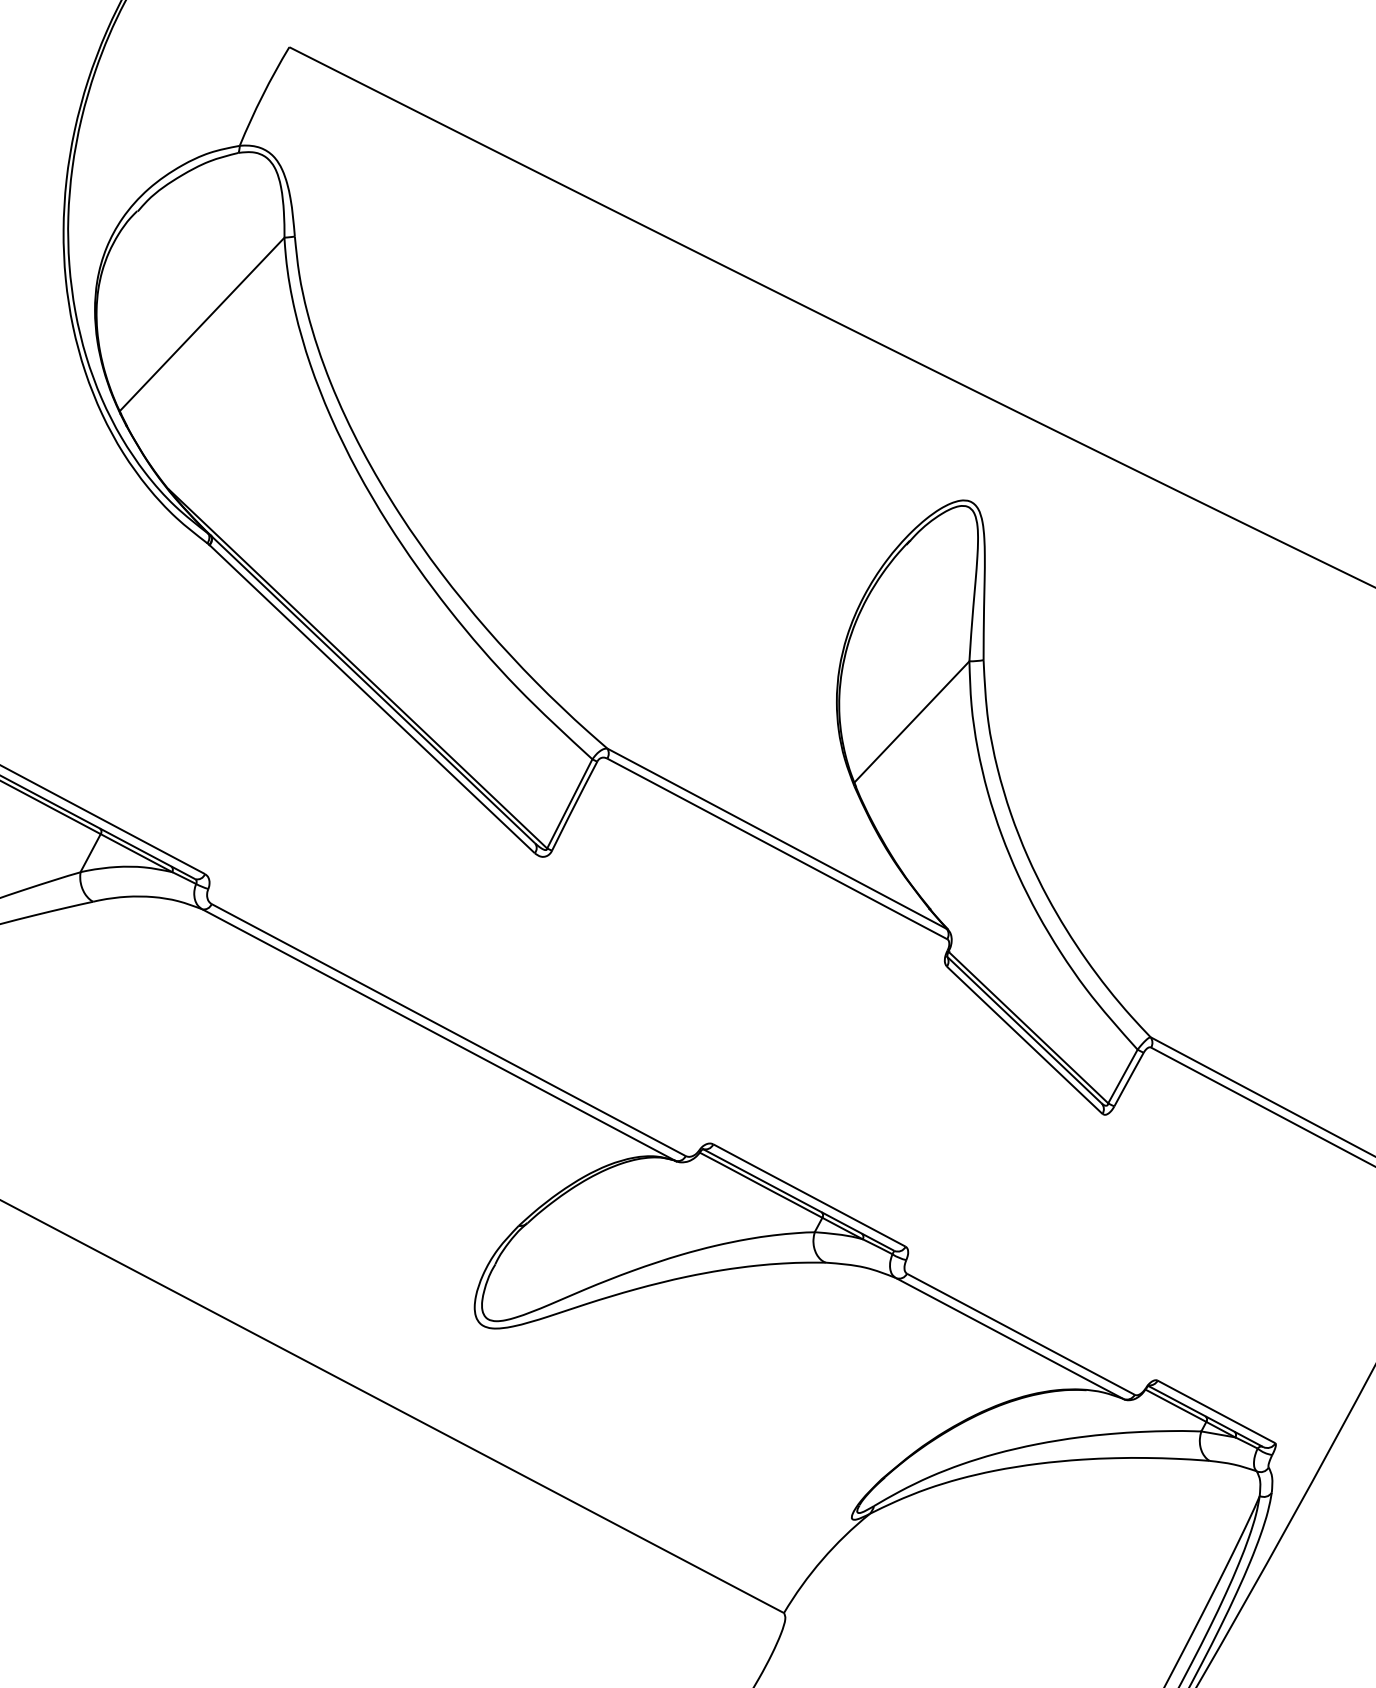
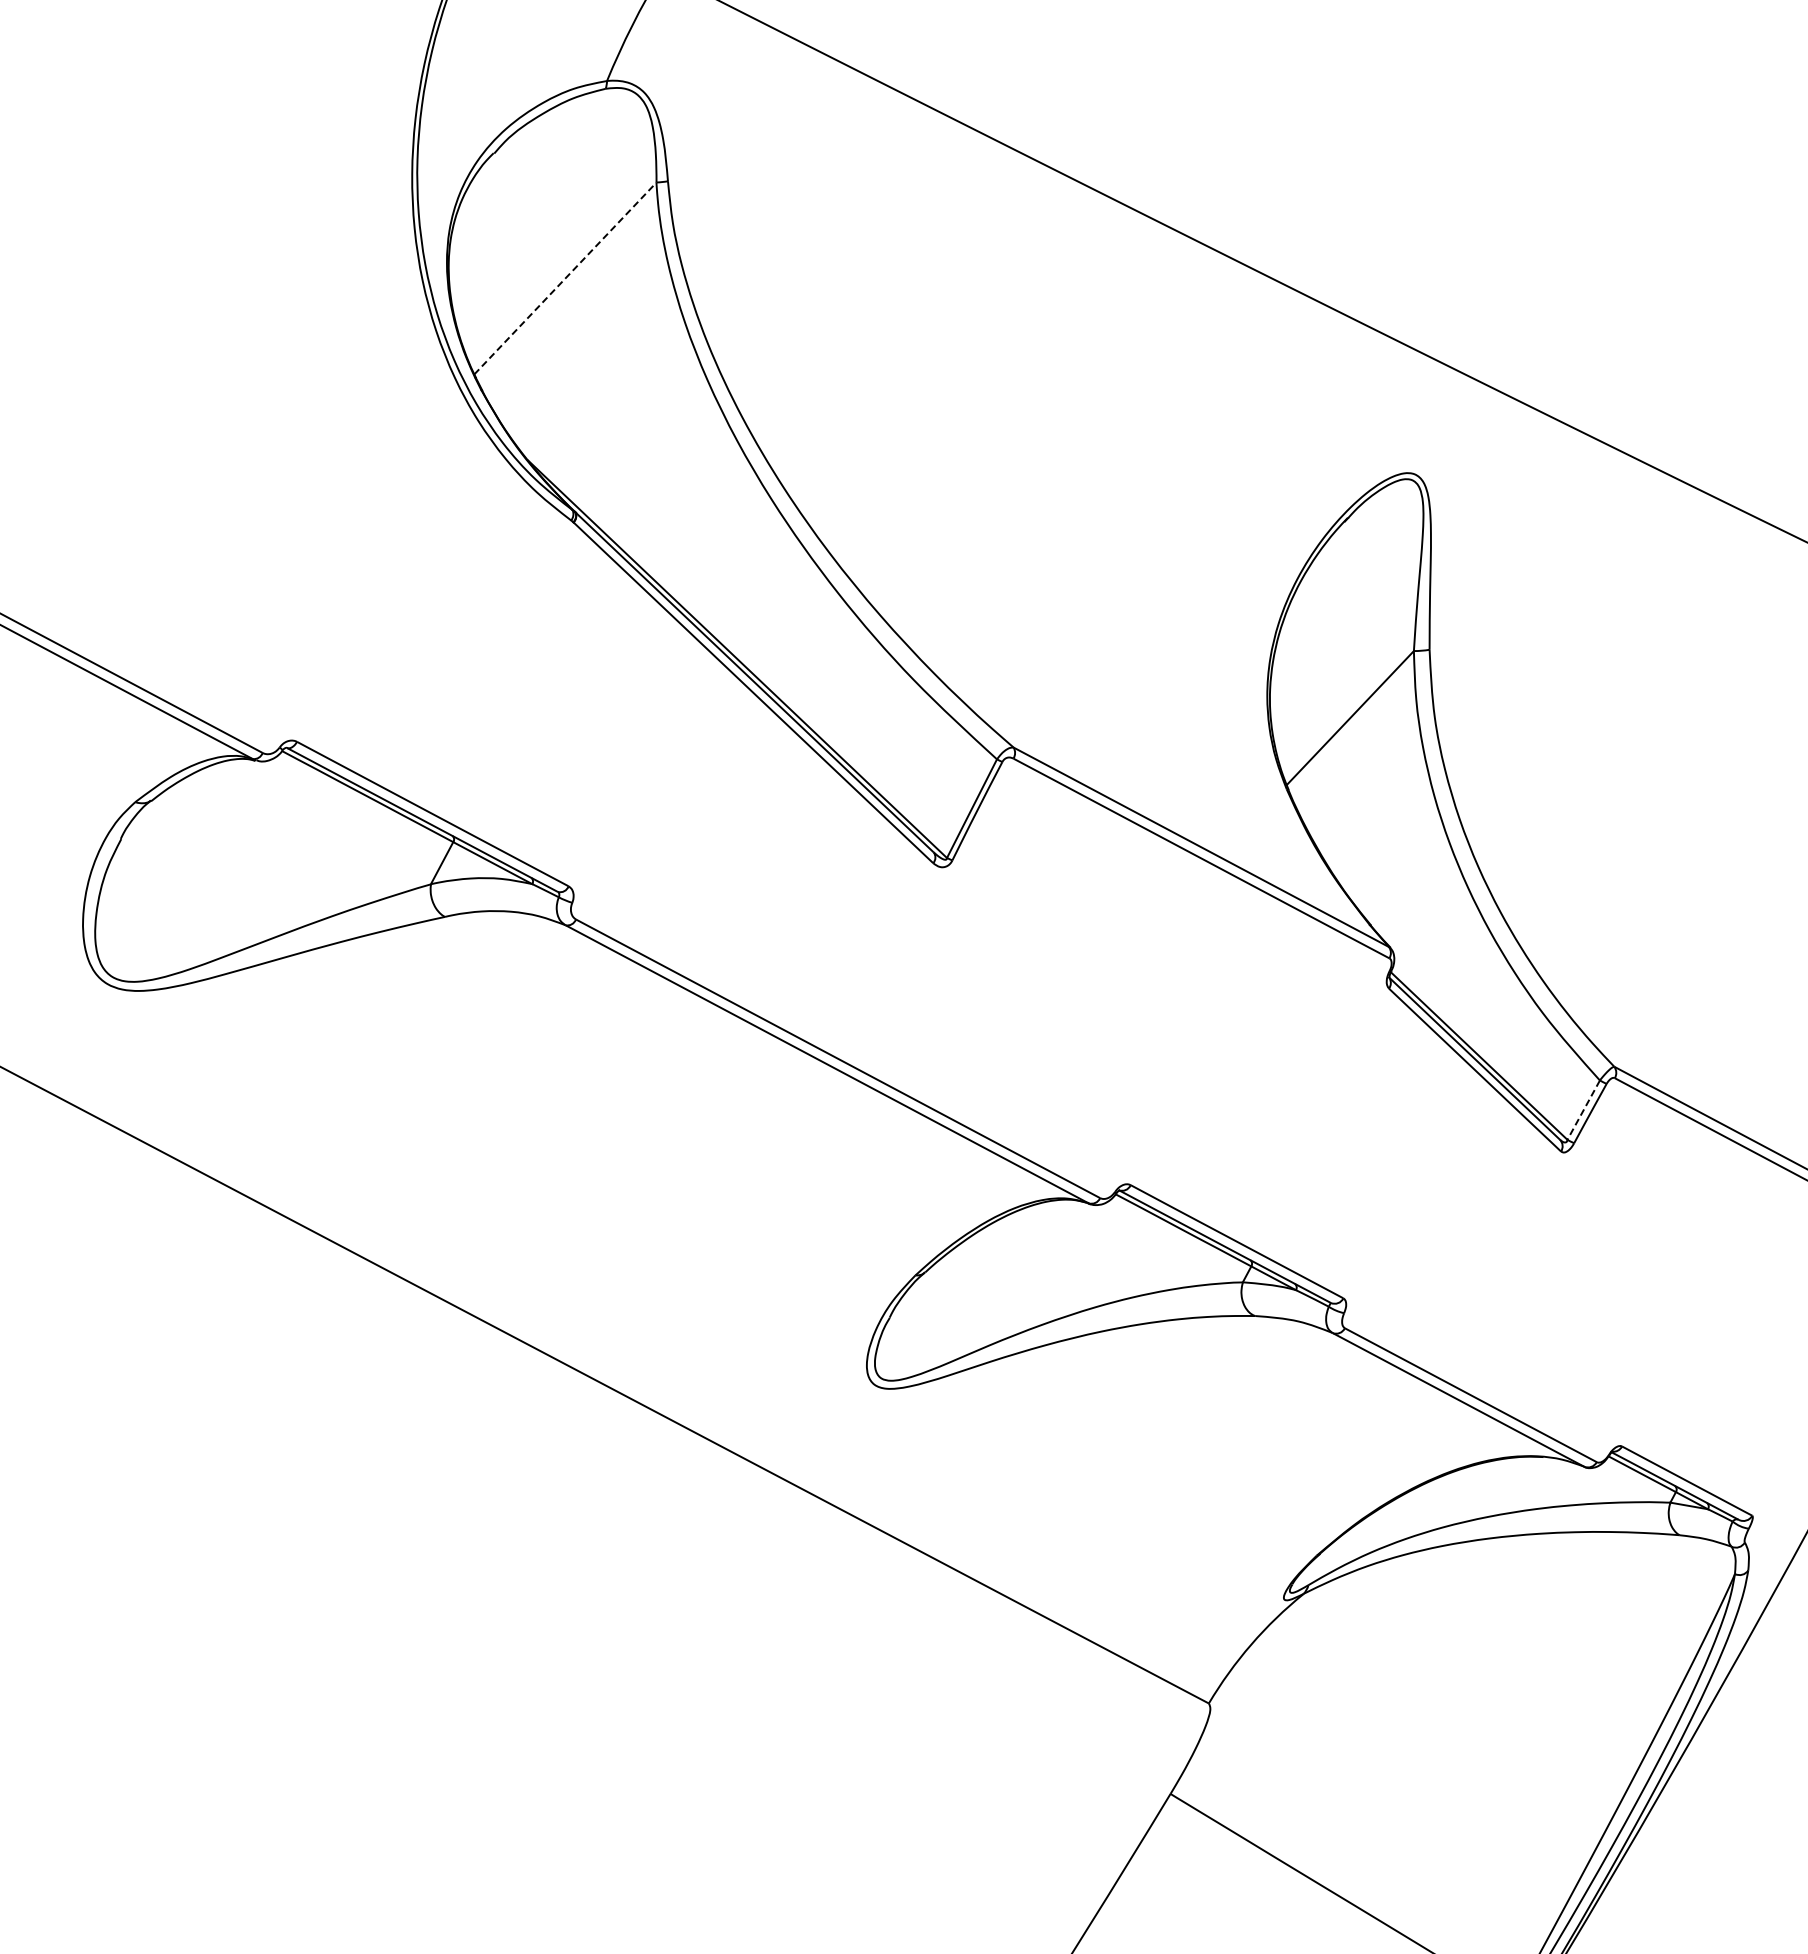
line: (202, 324) -> (565, 278), solid -> dashed
line: (1122, 1076) -> (1583, 1110), solid -> dashed

